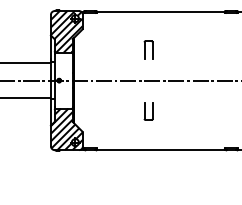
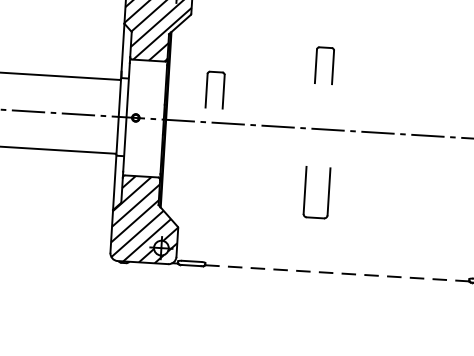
part: (96, 64) -> (214, 89), added
part: (148, 111) -> (316, 193), size x1.4
line: (160, 149) -> (336, 273), solid -> dashed

